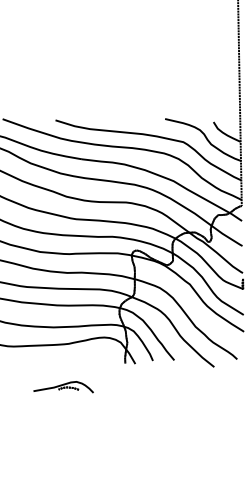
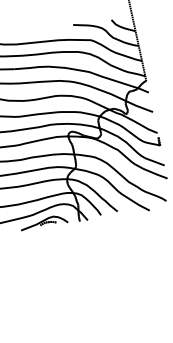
part: (63, 387) -> (43, 223), moved

